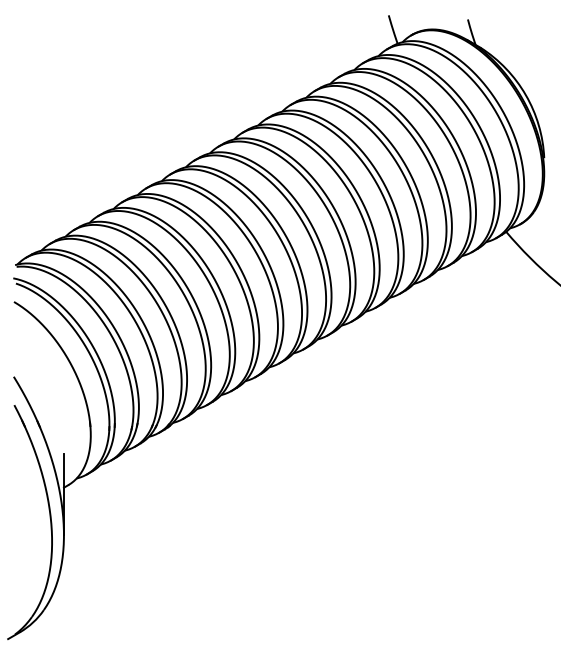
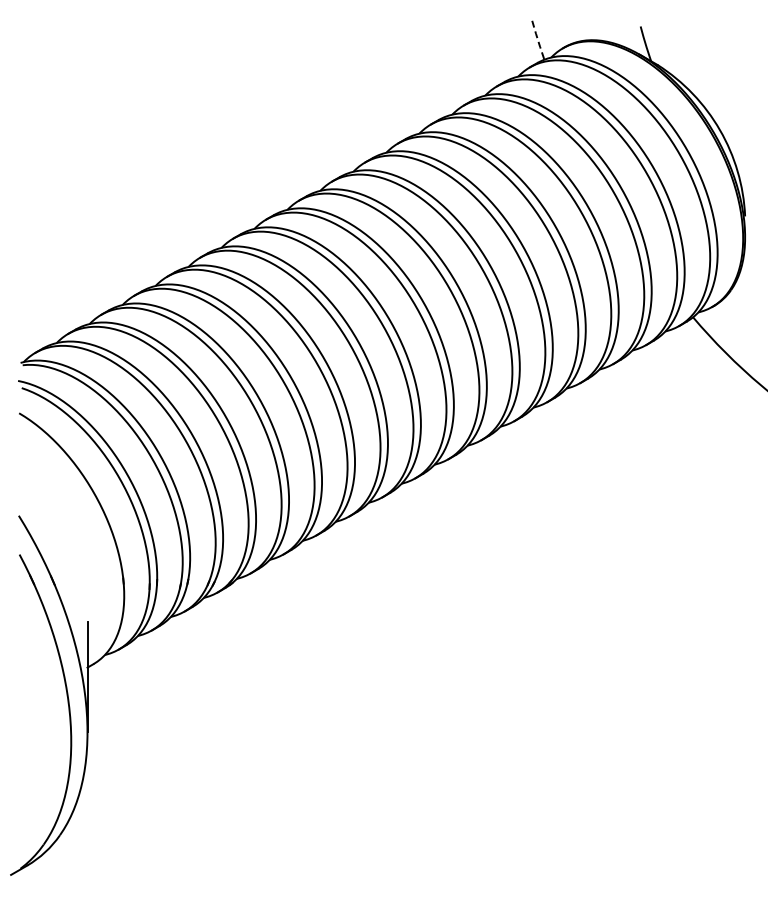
line: (393, 29) -> (538, 40), solid -> dashed

